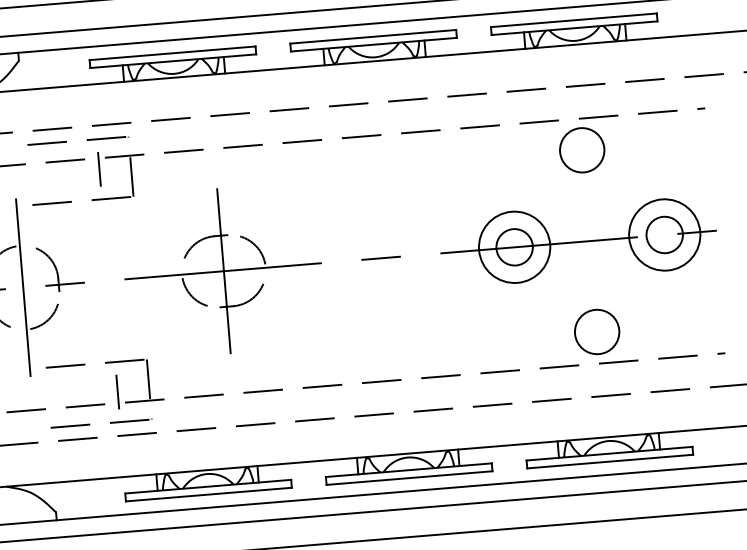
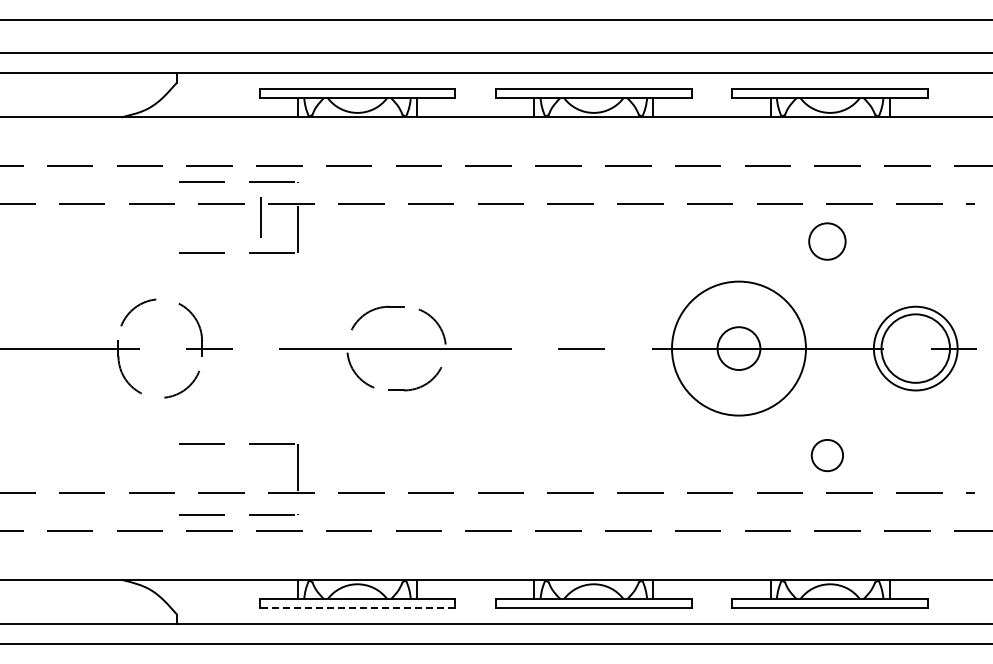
circle: (582, 150) -> (827, 241), size x0.7
circle: (664, 234) -> (915, 348), size x1.6
circle: (514, 247) -> (738, 348), size x1.6
line: (223, 271) -> (396, 348), removed
line: (23, 287) -> (160, 348), removed
circle: (597, 331) -> (827, 455), size x0.6
line: (117, 391) -> (260, 479), removed
line: (208, 494) -> (357, 608), solid -> dashed

